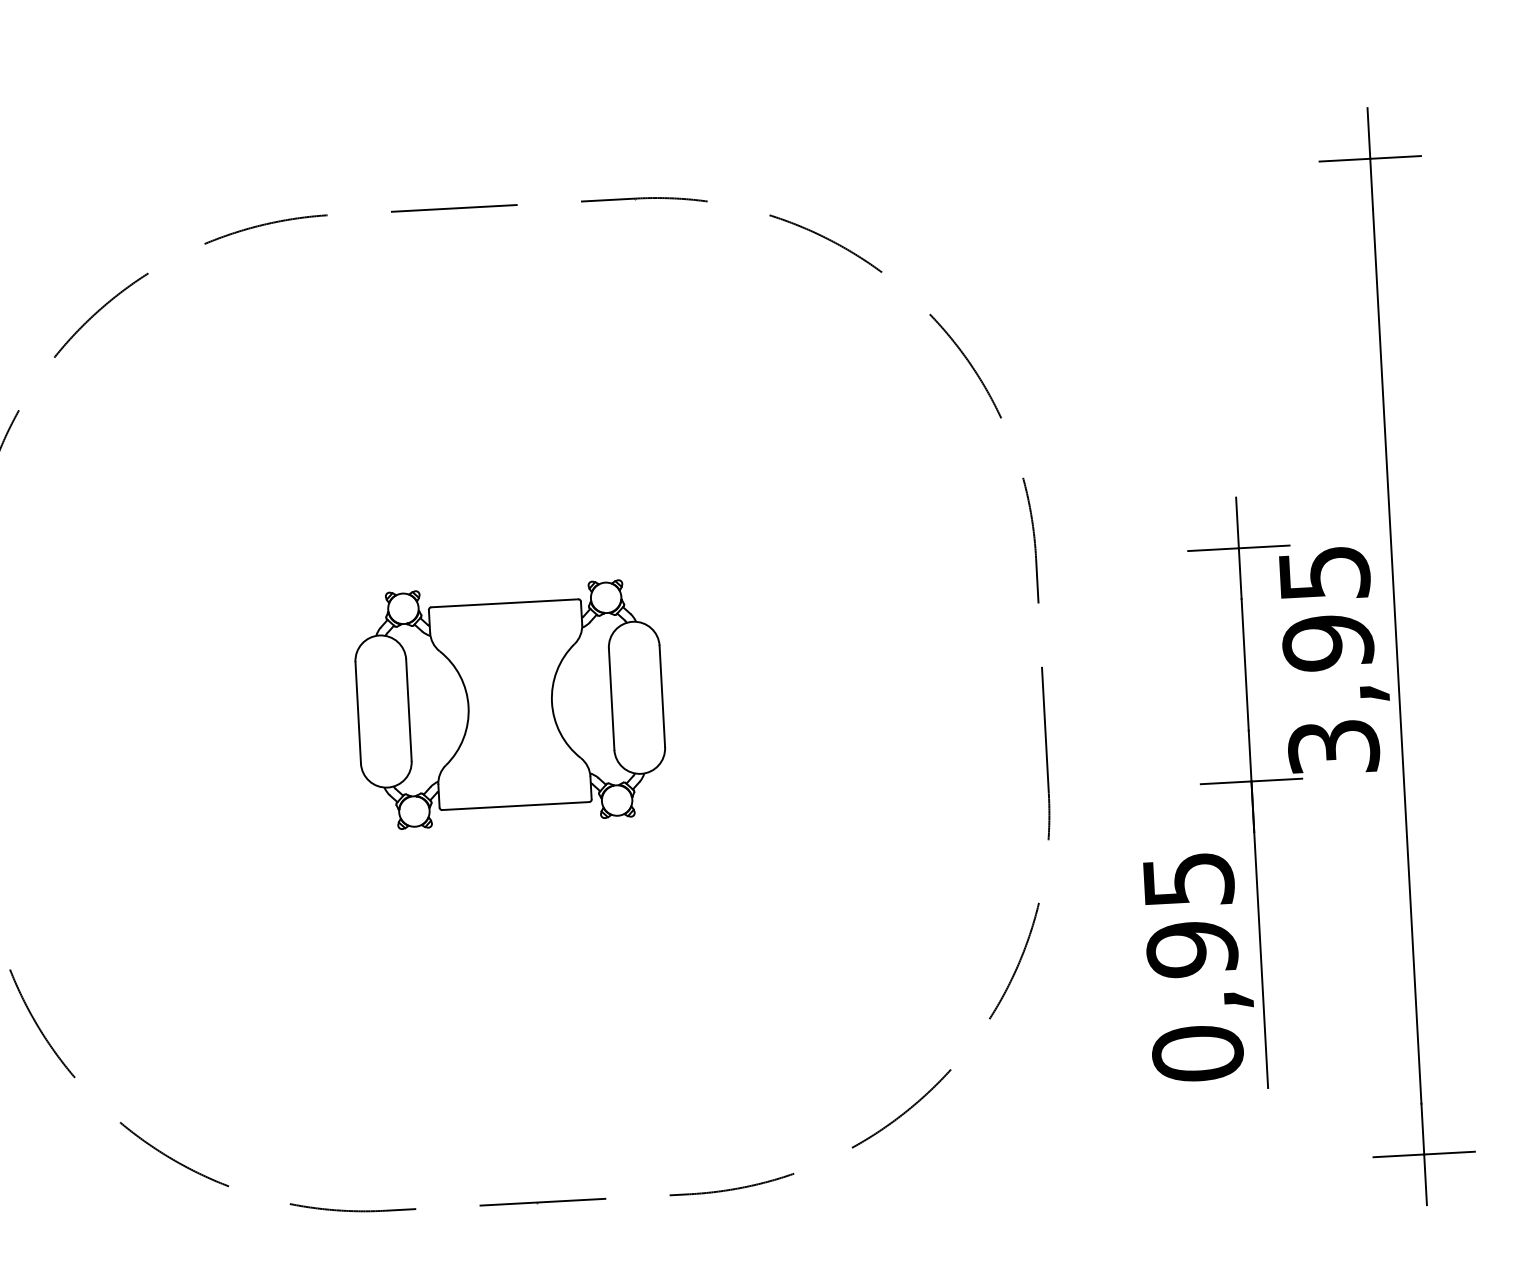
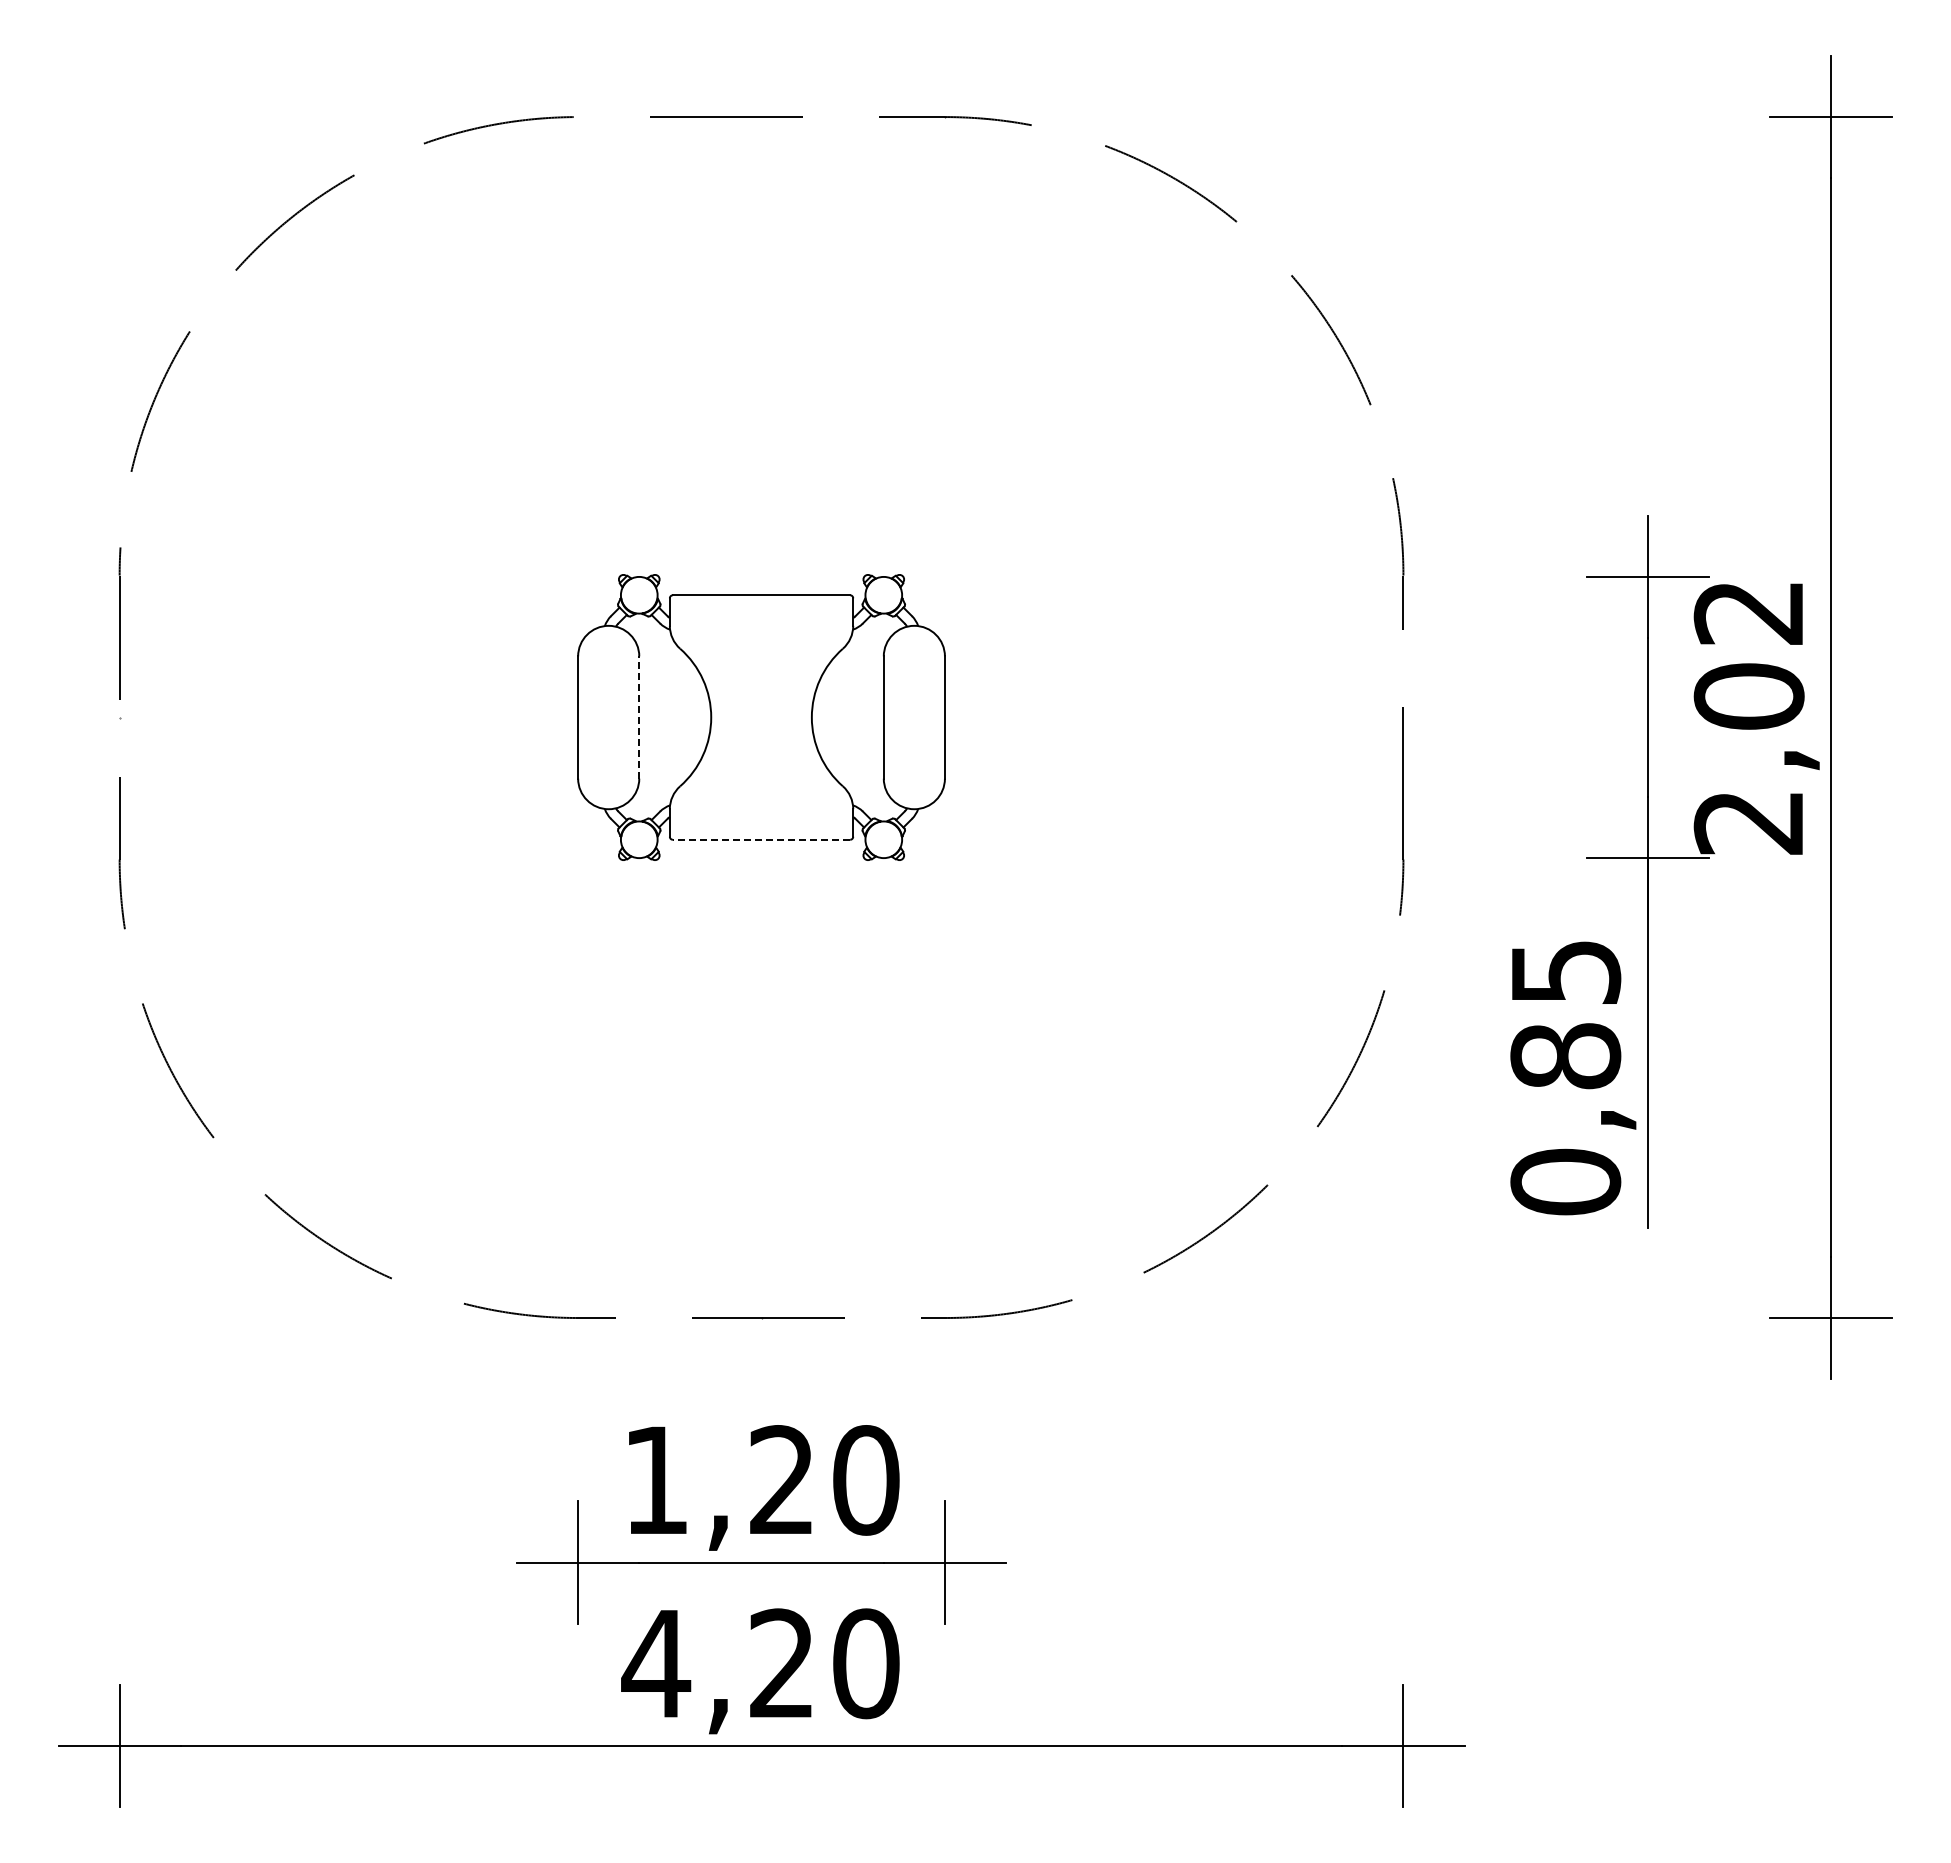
text: (1328, 661) -> (1748, 718), 3,95 -> 2,02
line: (409, 710) -> (639, 717), solid -> dashed
line: (515, 805) -> (761, 839), solid -> dashed
text: (1192, 949) -> (1565, 1056), 0,95 -> 0,85

